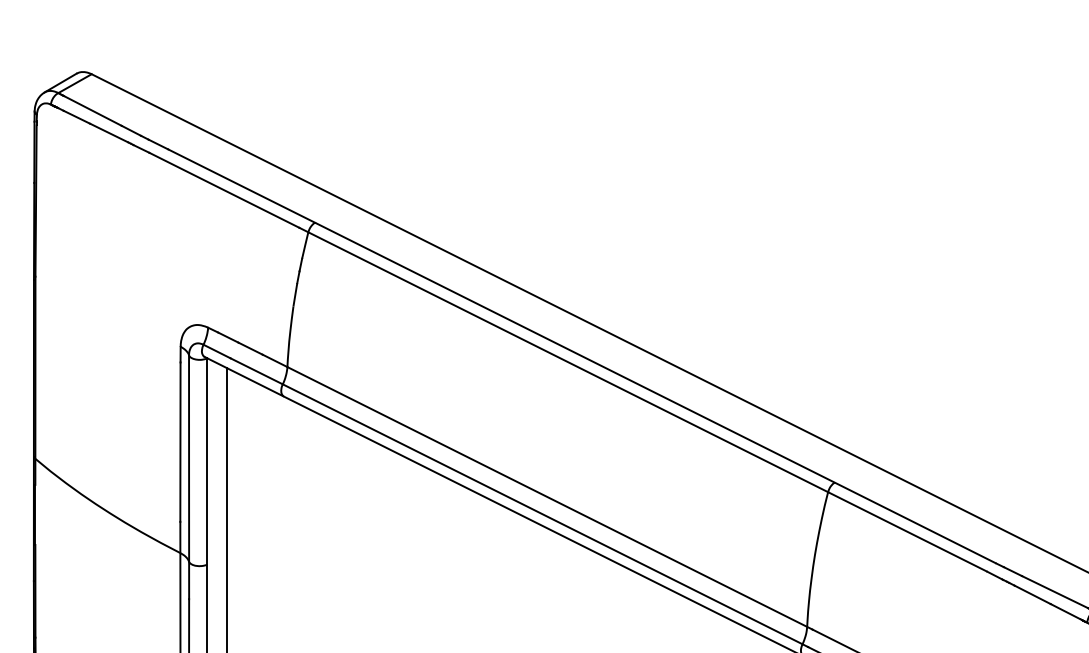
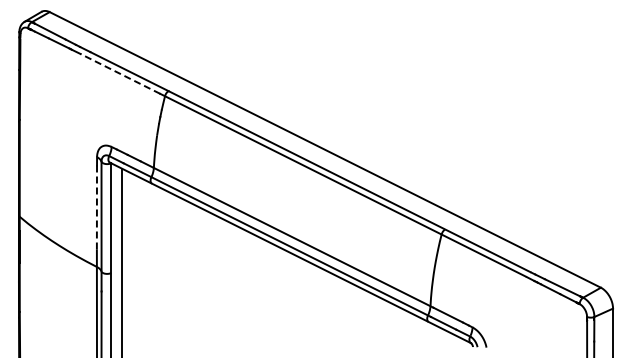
line: (224, 189) -> (120, 73), solid -> dashed
line: (179, 443) -> (96, 208), solid -> dashed

